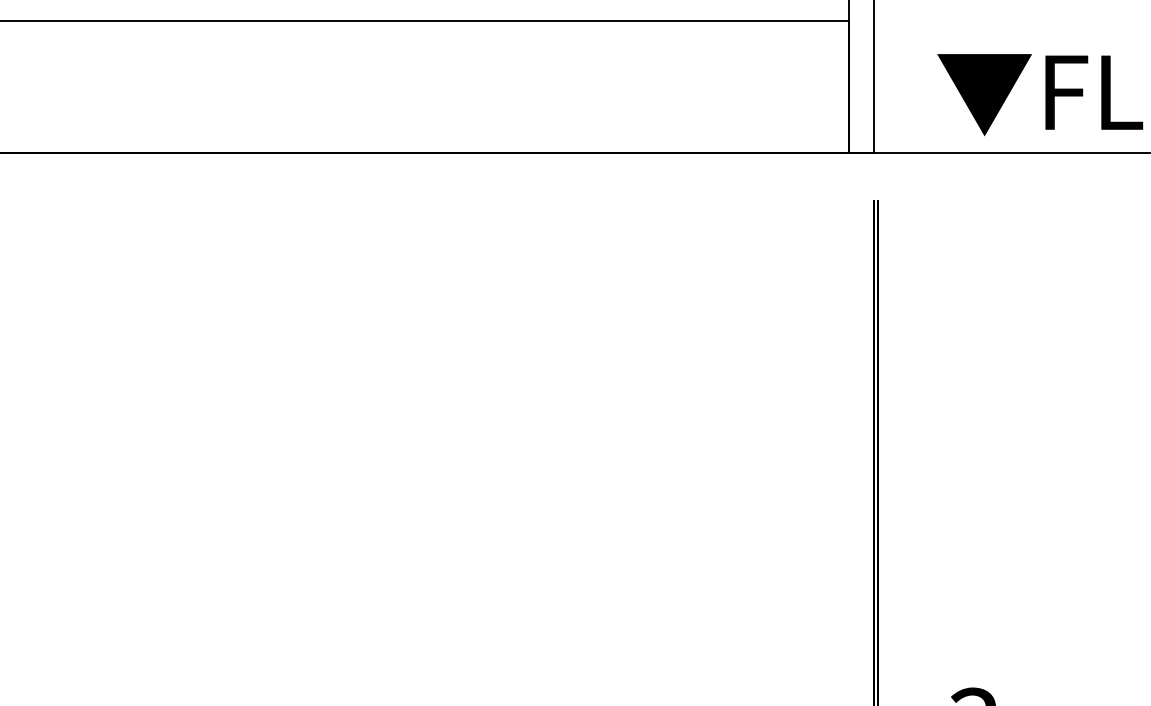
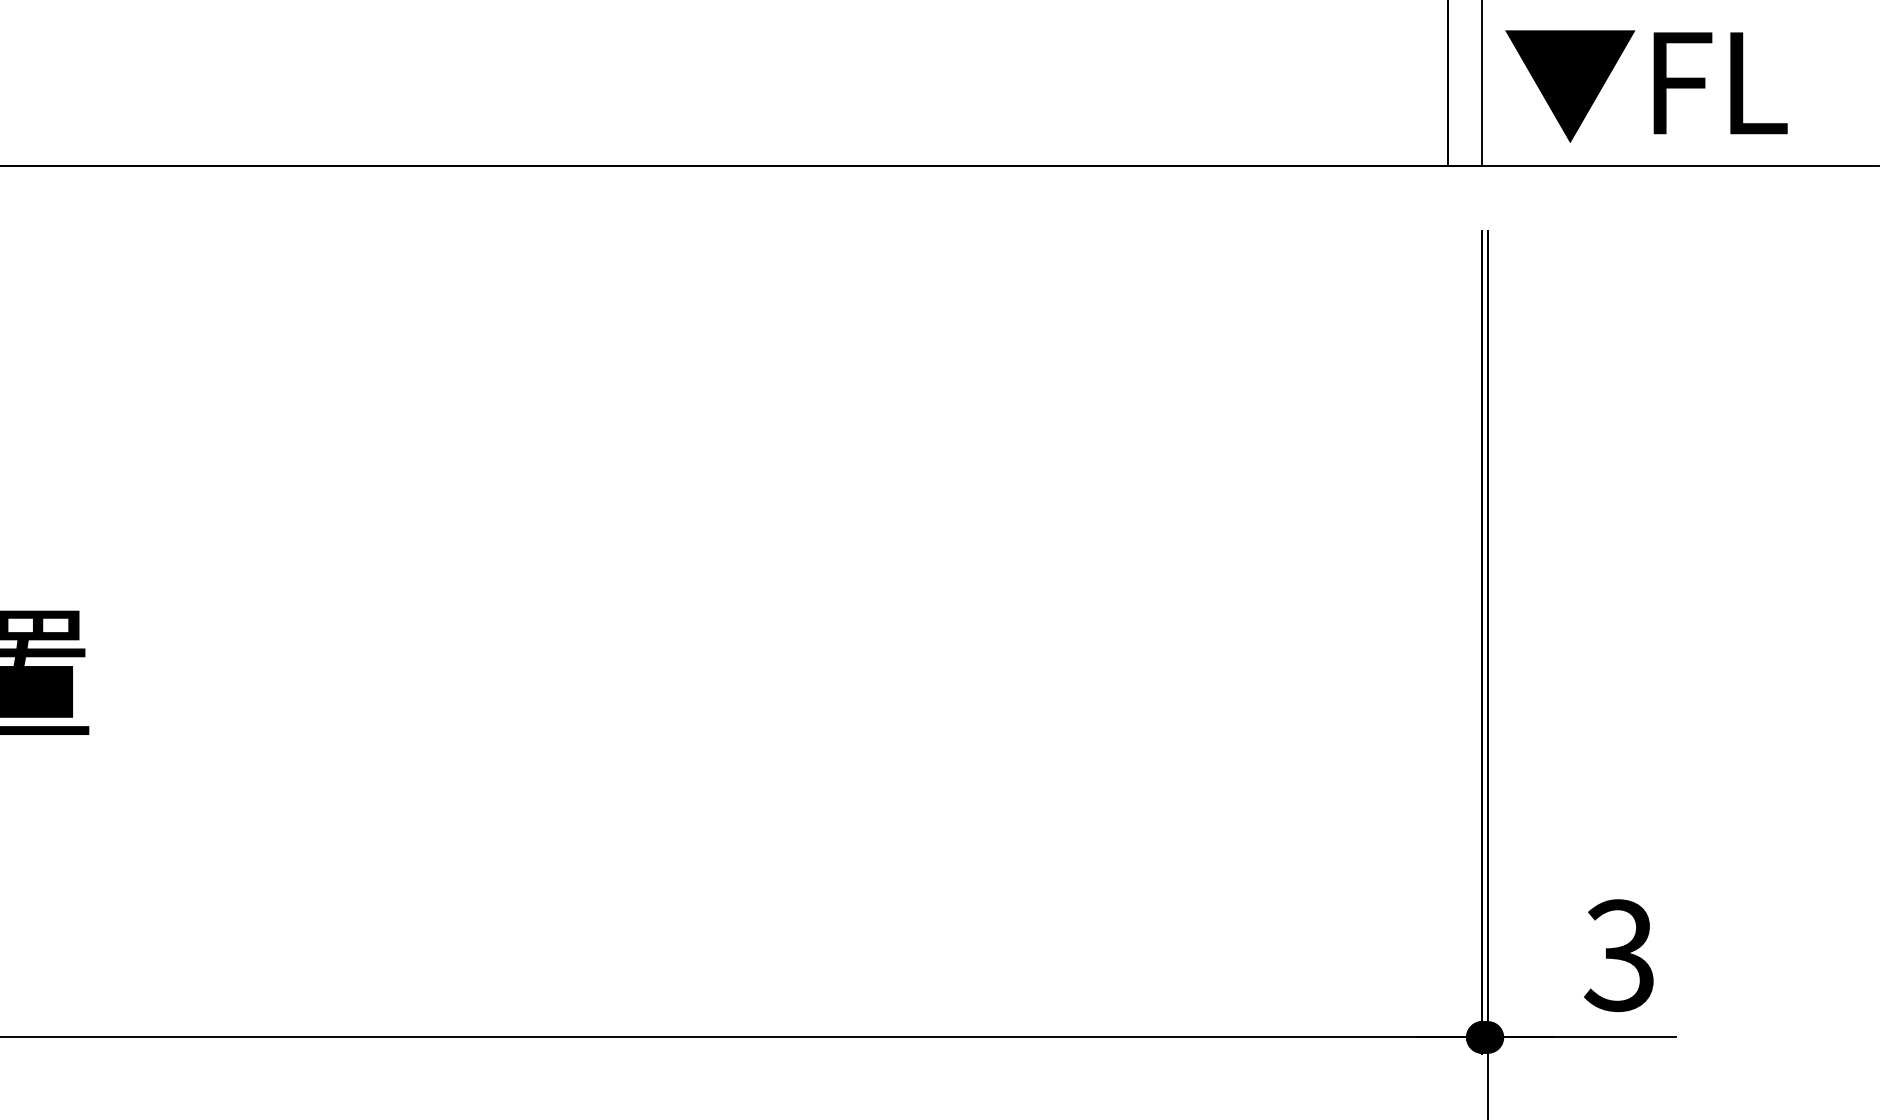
text: (1040, 95) -> (1646, 86), moved

